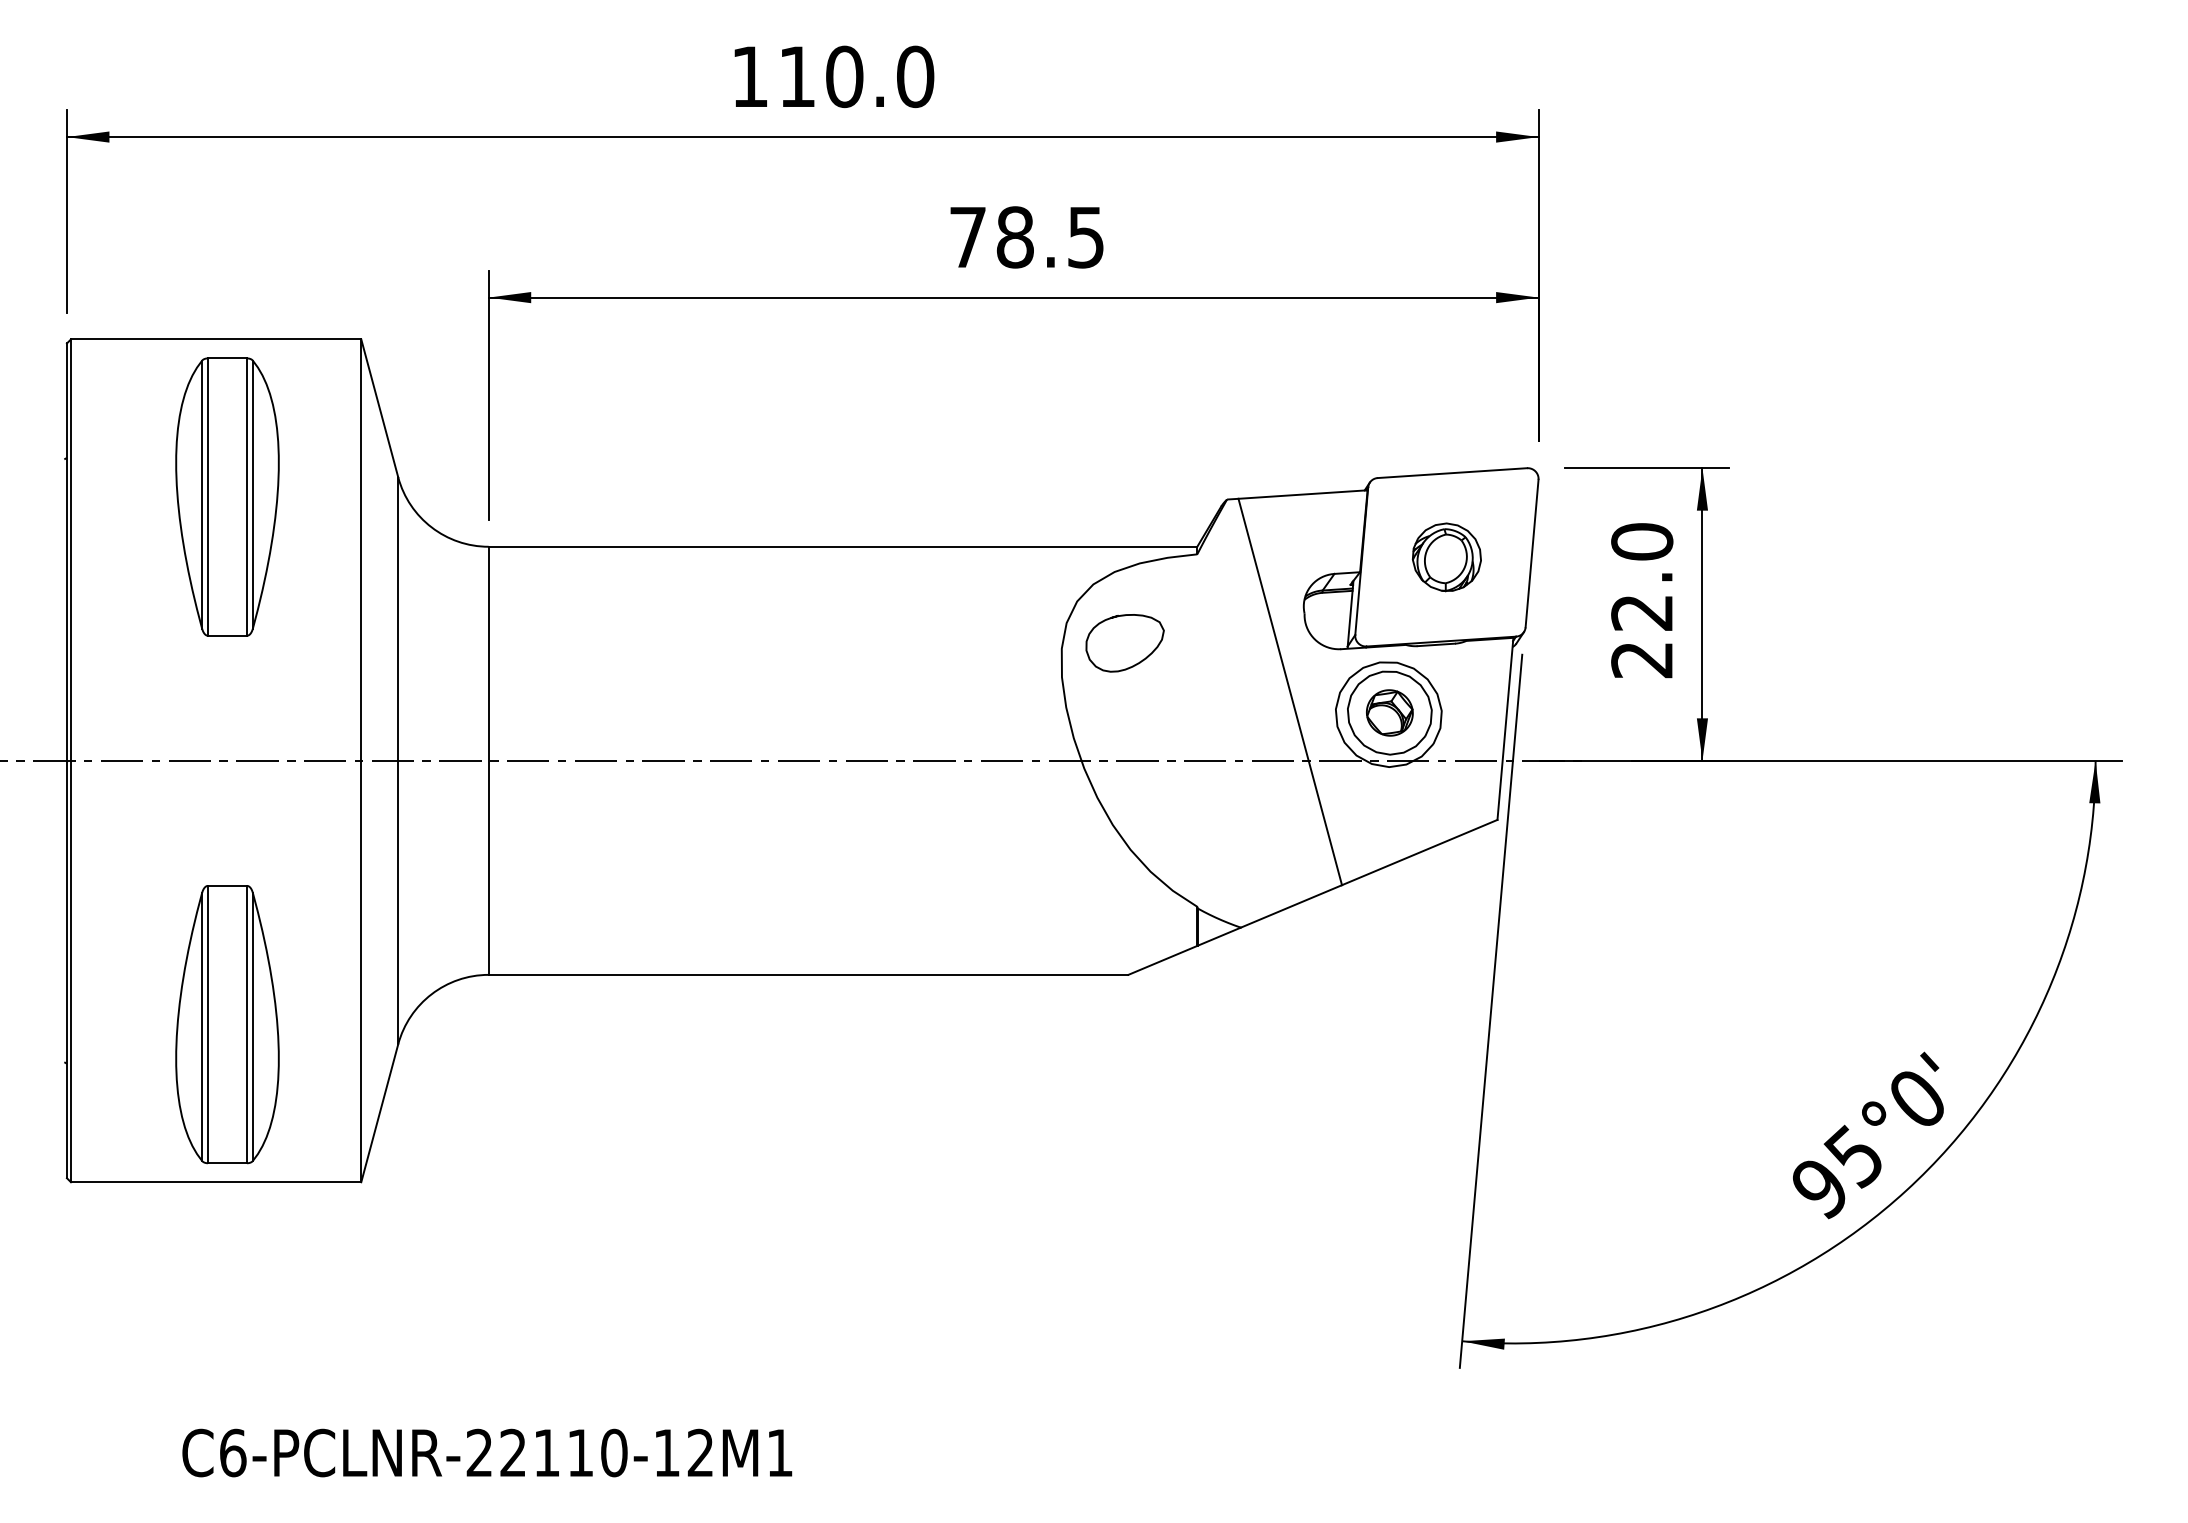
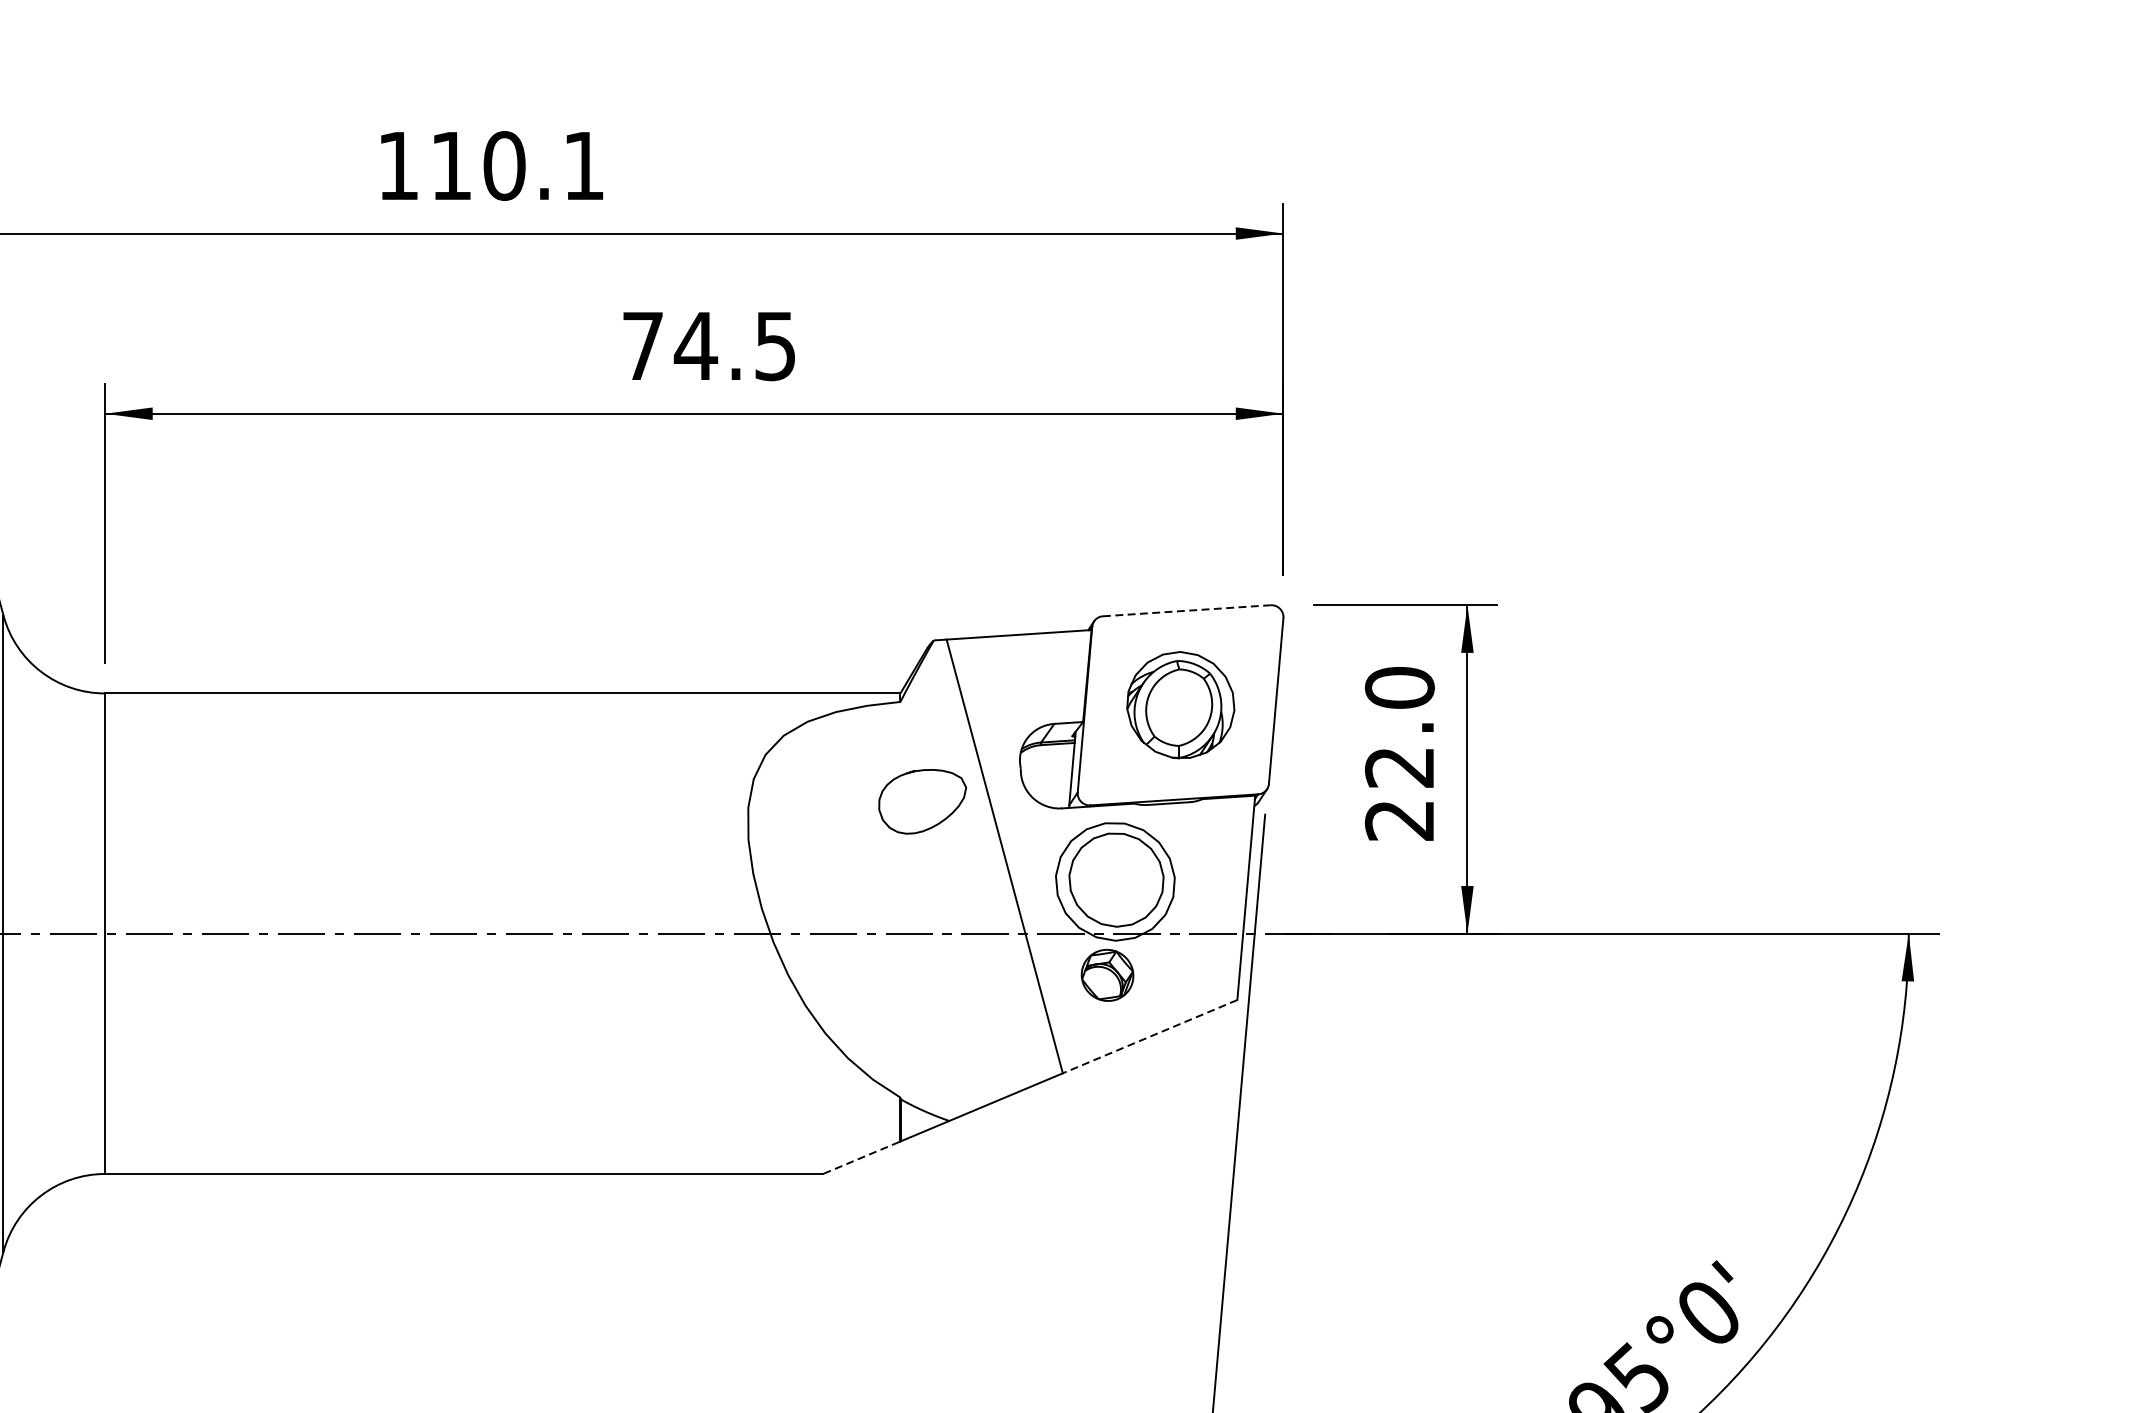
text: (915, 76) -> (584, 165), 110.0 -> 110.1
text: (1014, 237) -> (695, 346), 78.5 -> 74.5
line: (1452, 473) -> (1186, 611), solid -> dashed
part: (1446, 557) -> (1180, 705), size x1.4
curve: (1137, 662) -> (936, 823), moved
part: (1389, 712) -> (1107, 974), moved
line: (1419, 852) -> (1149, 1036), solid -> dashed
line: (1162, 960) -> (861, 1157), solid -> dashed

